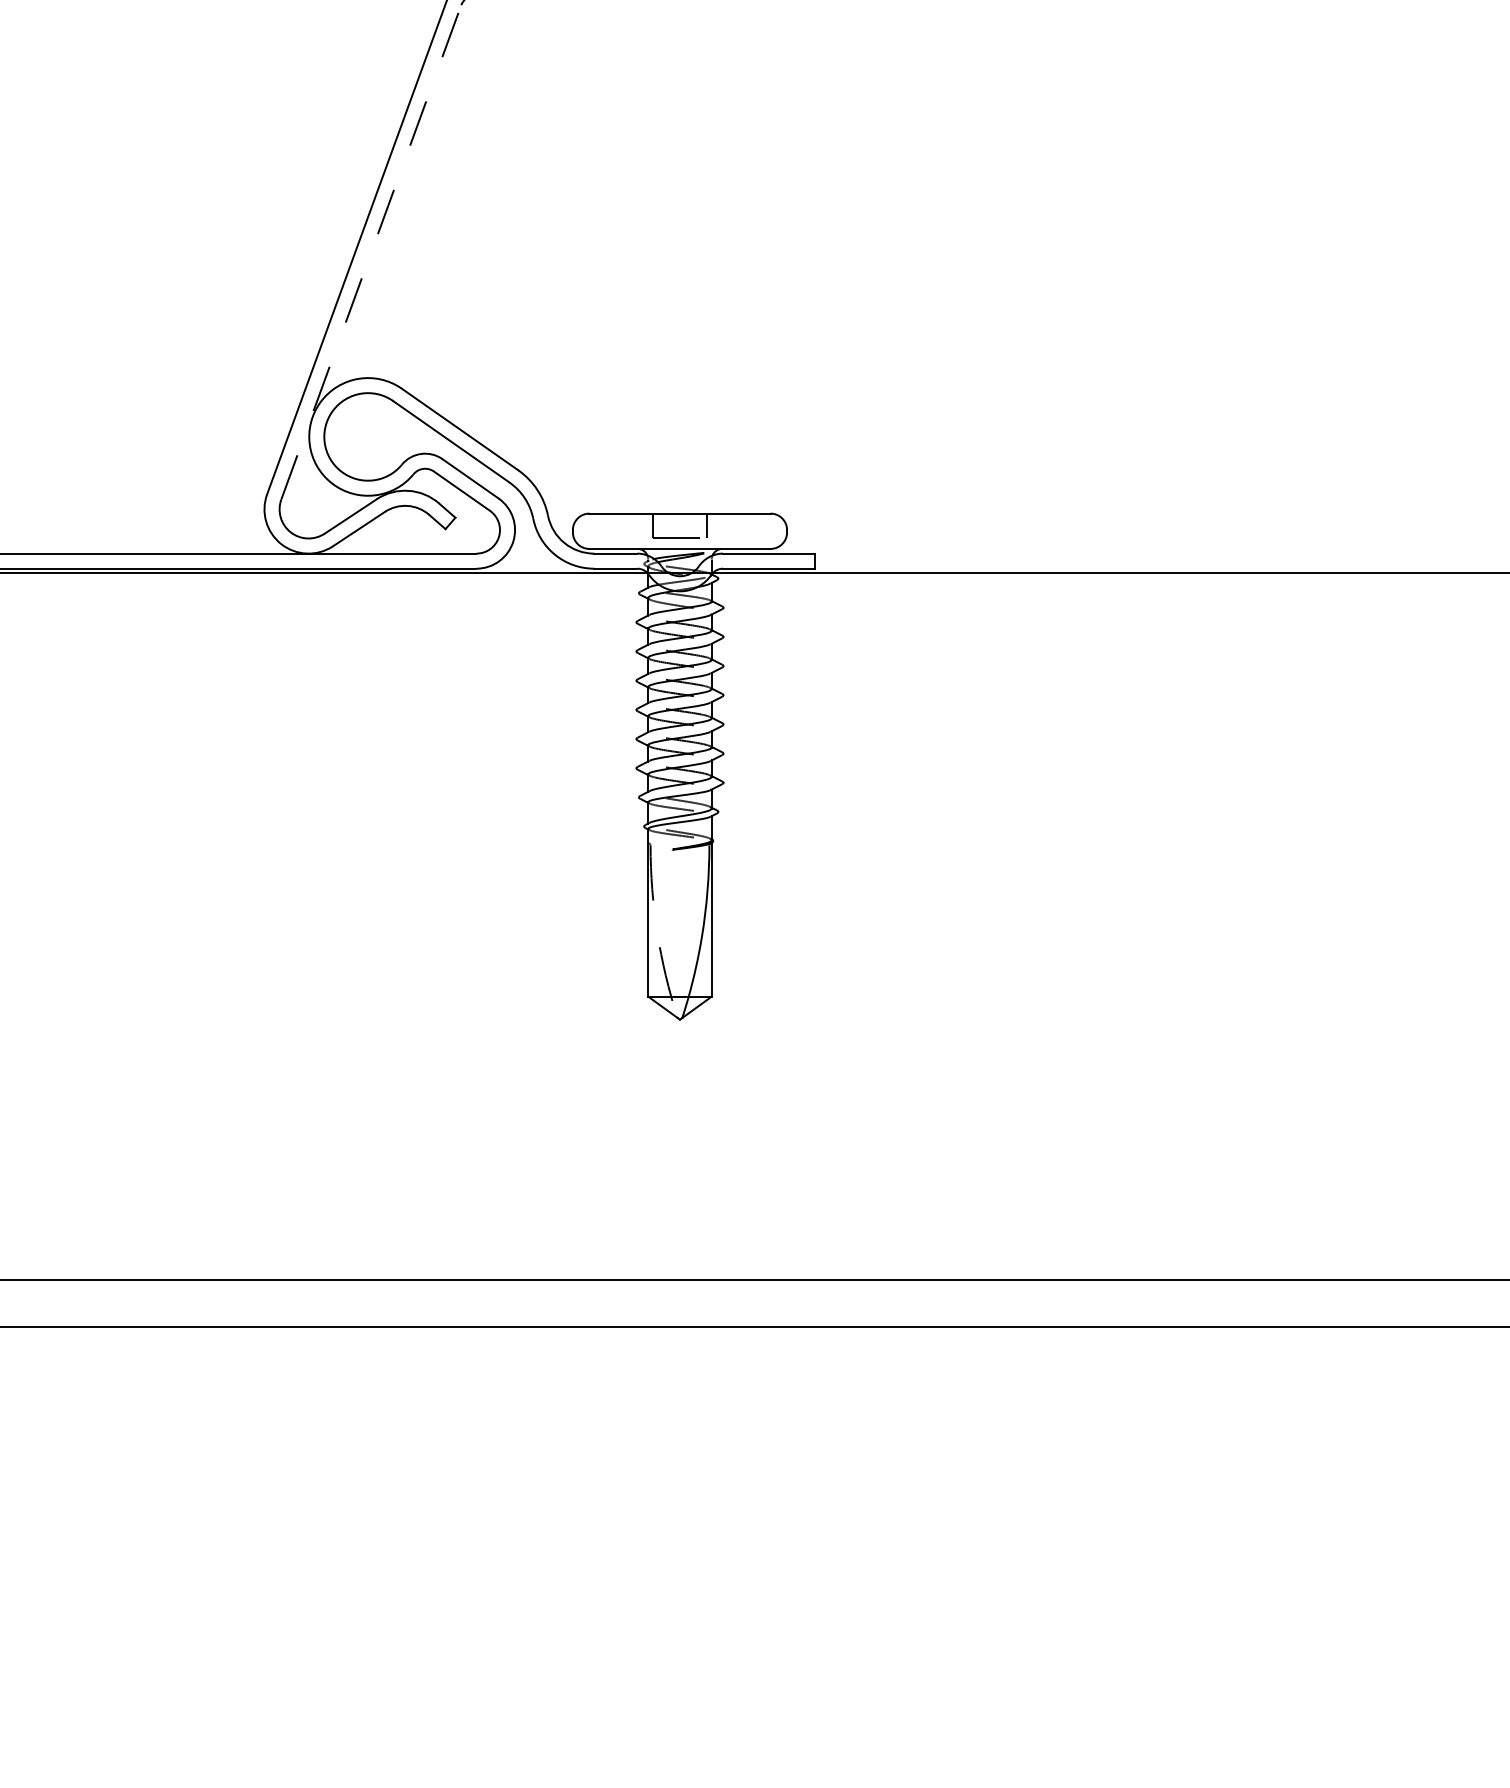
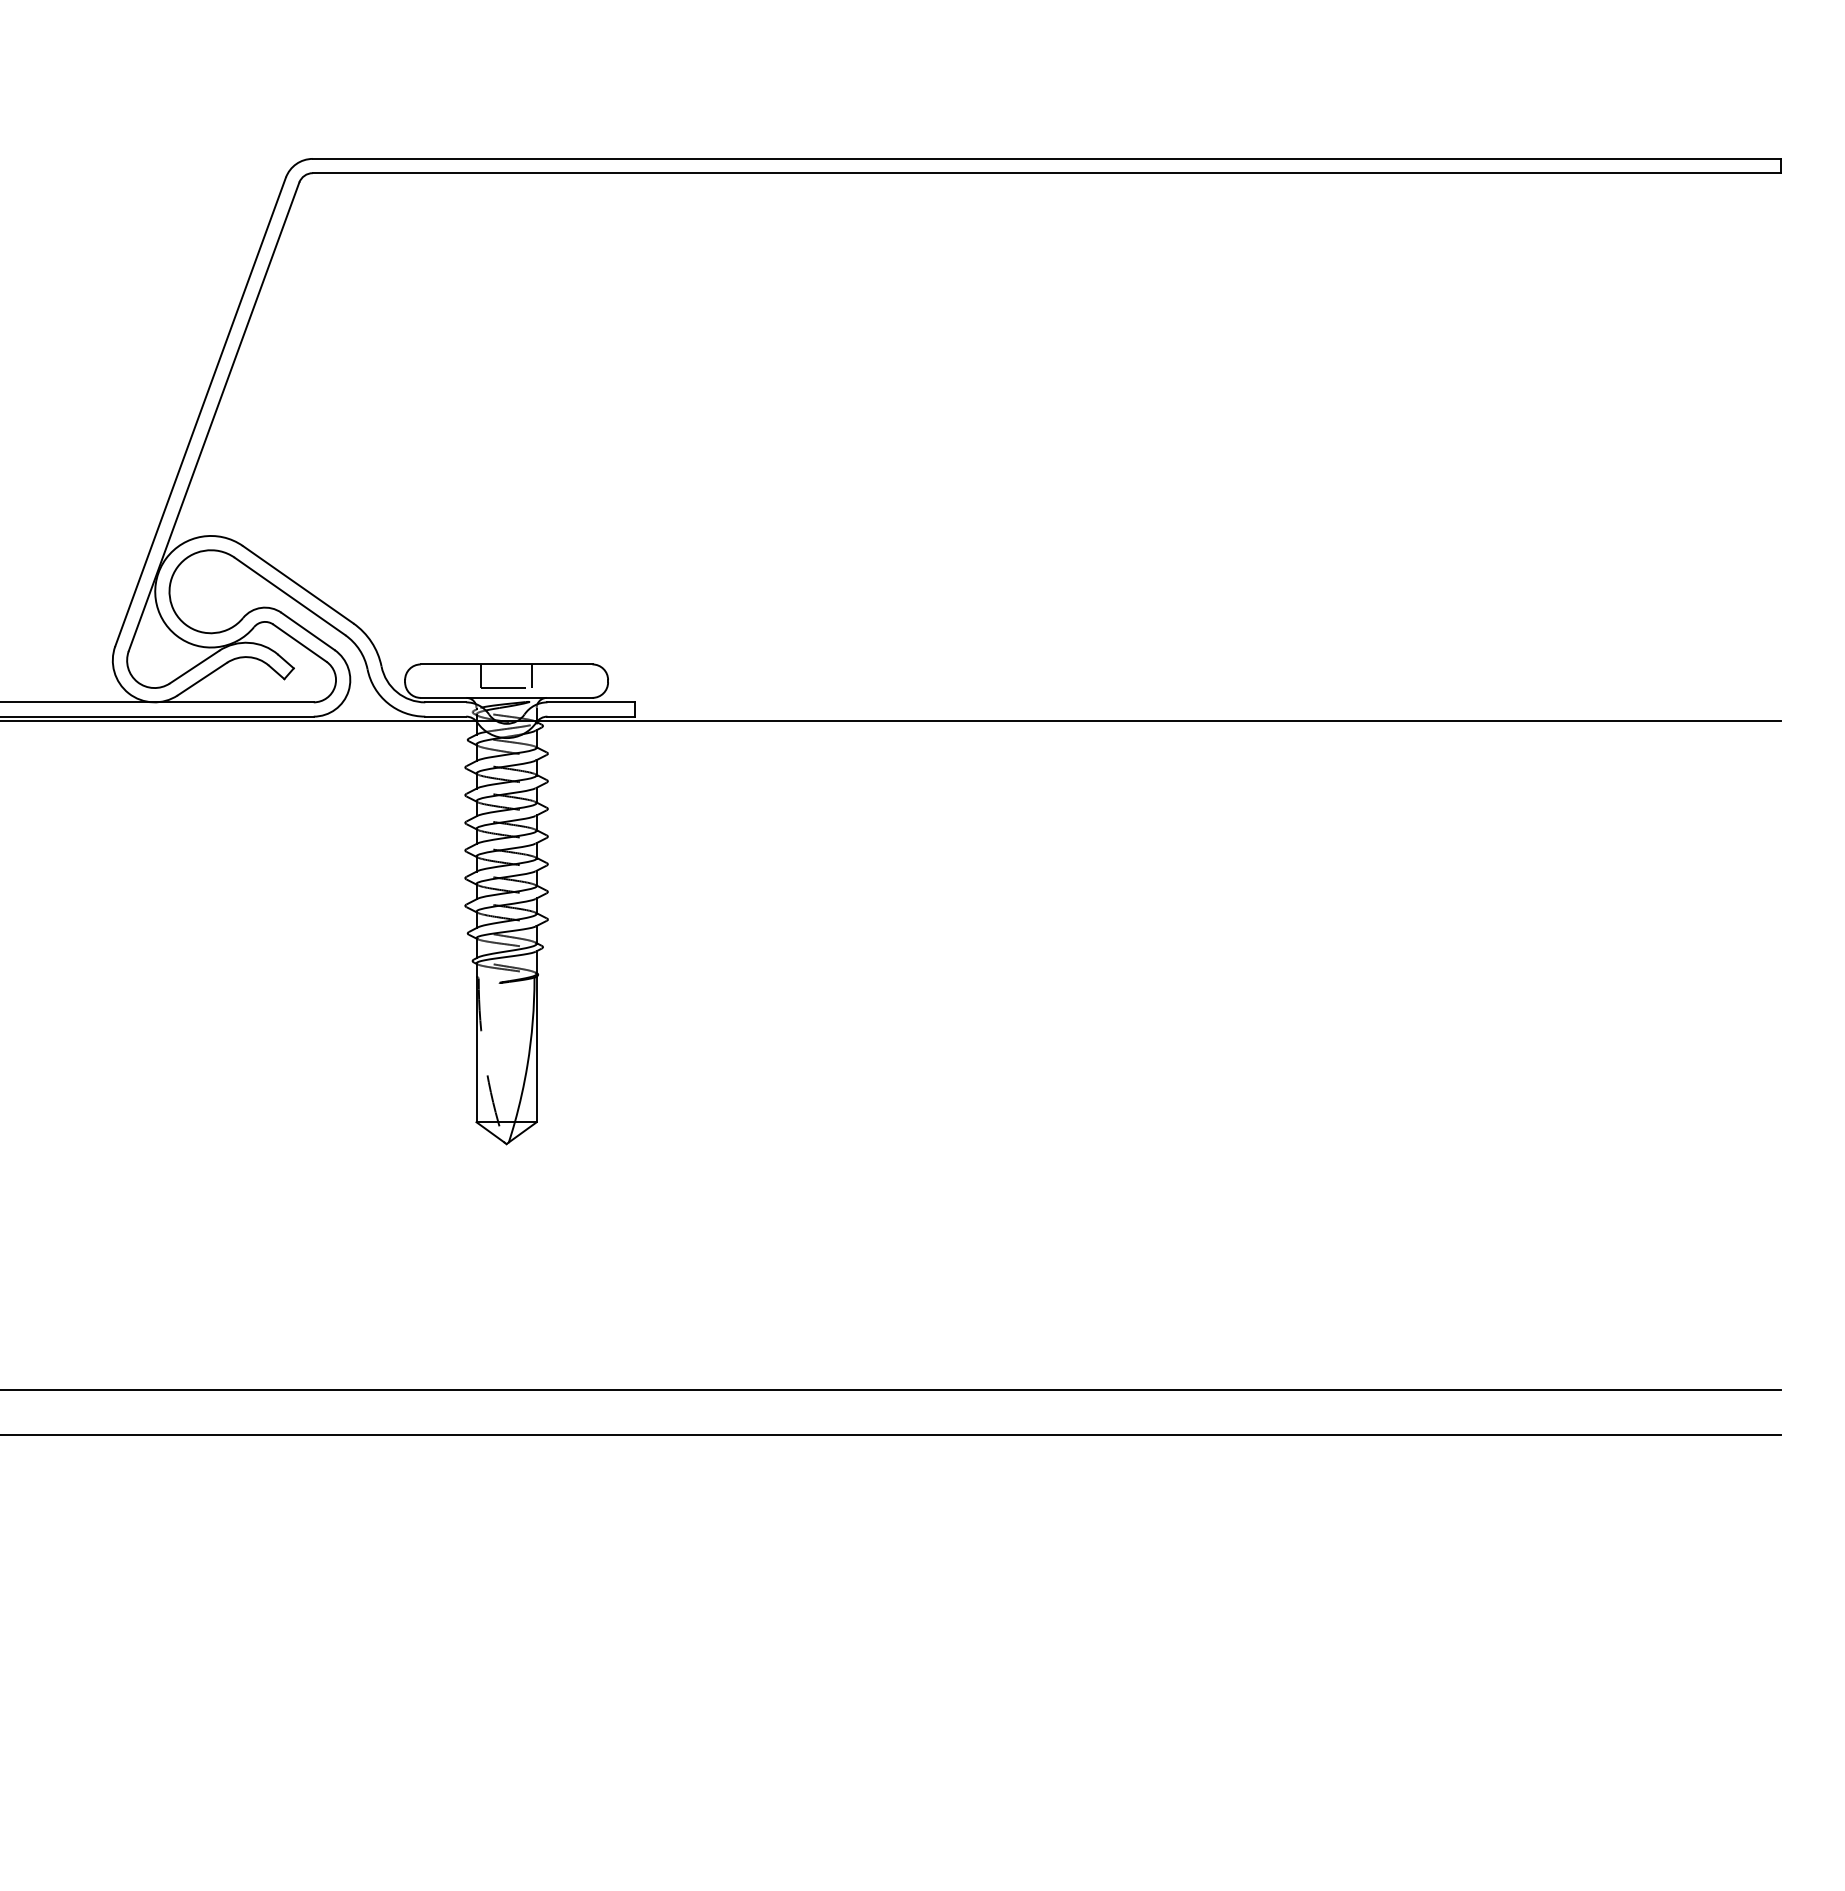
line: (371, 252) -> (214, 416), dashed -> solid

